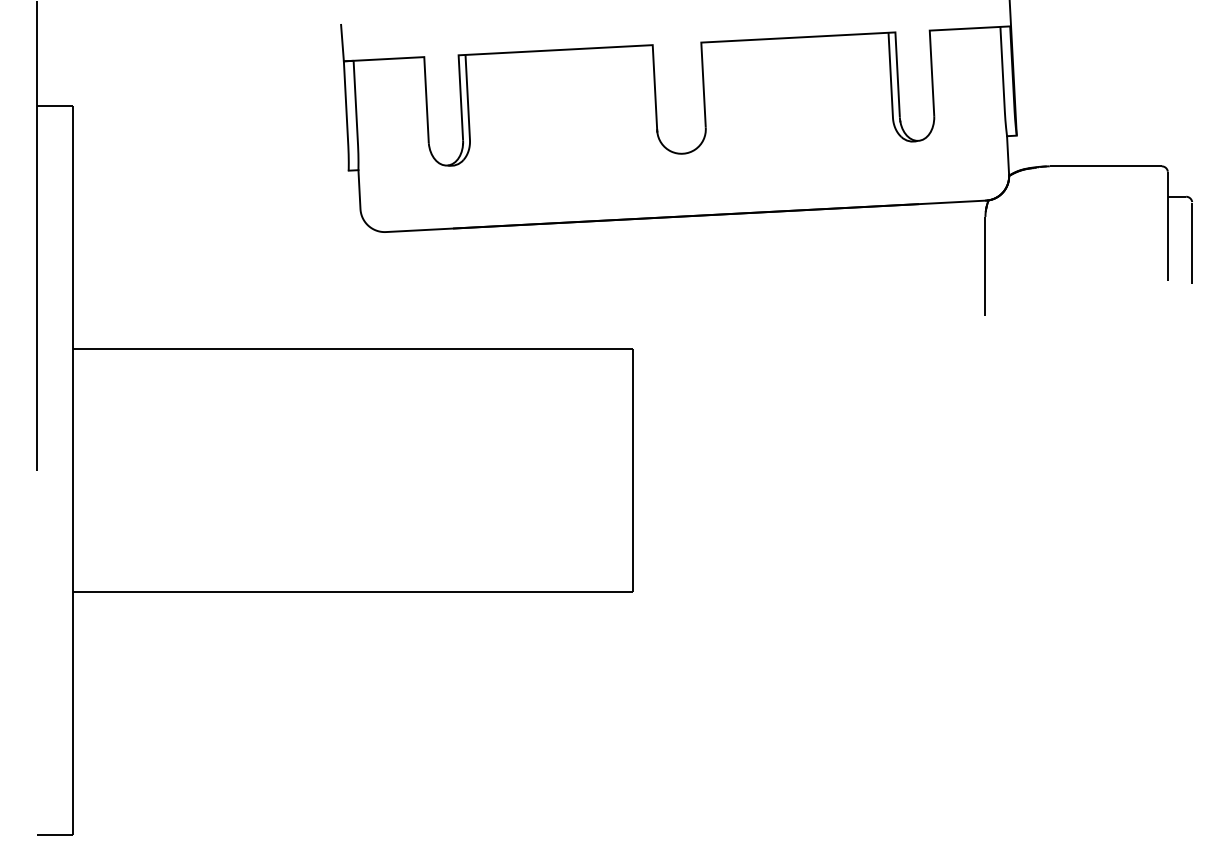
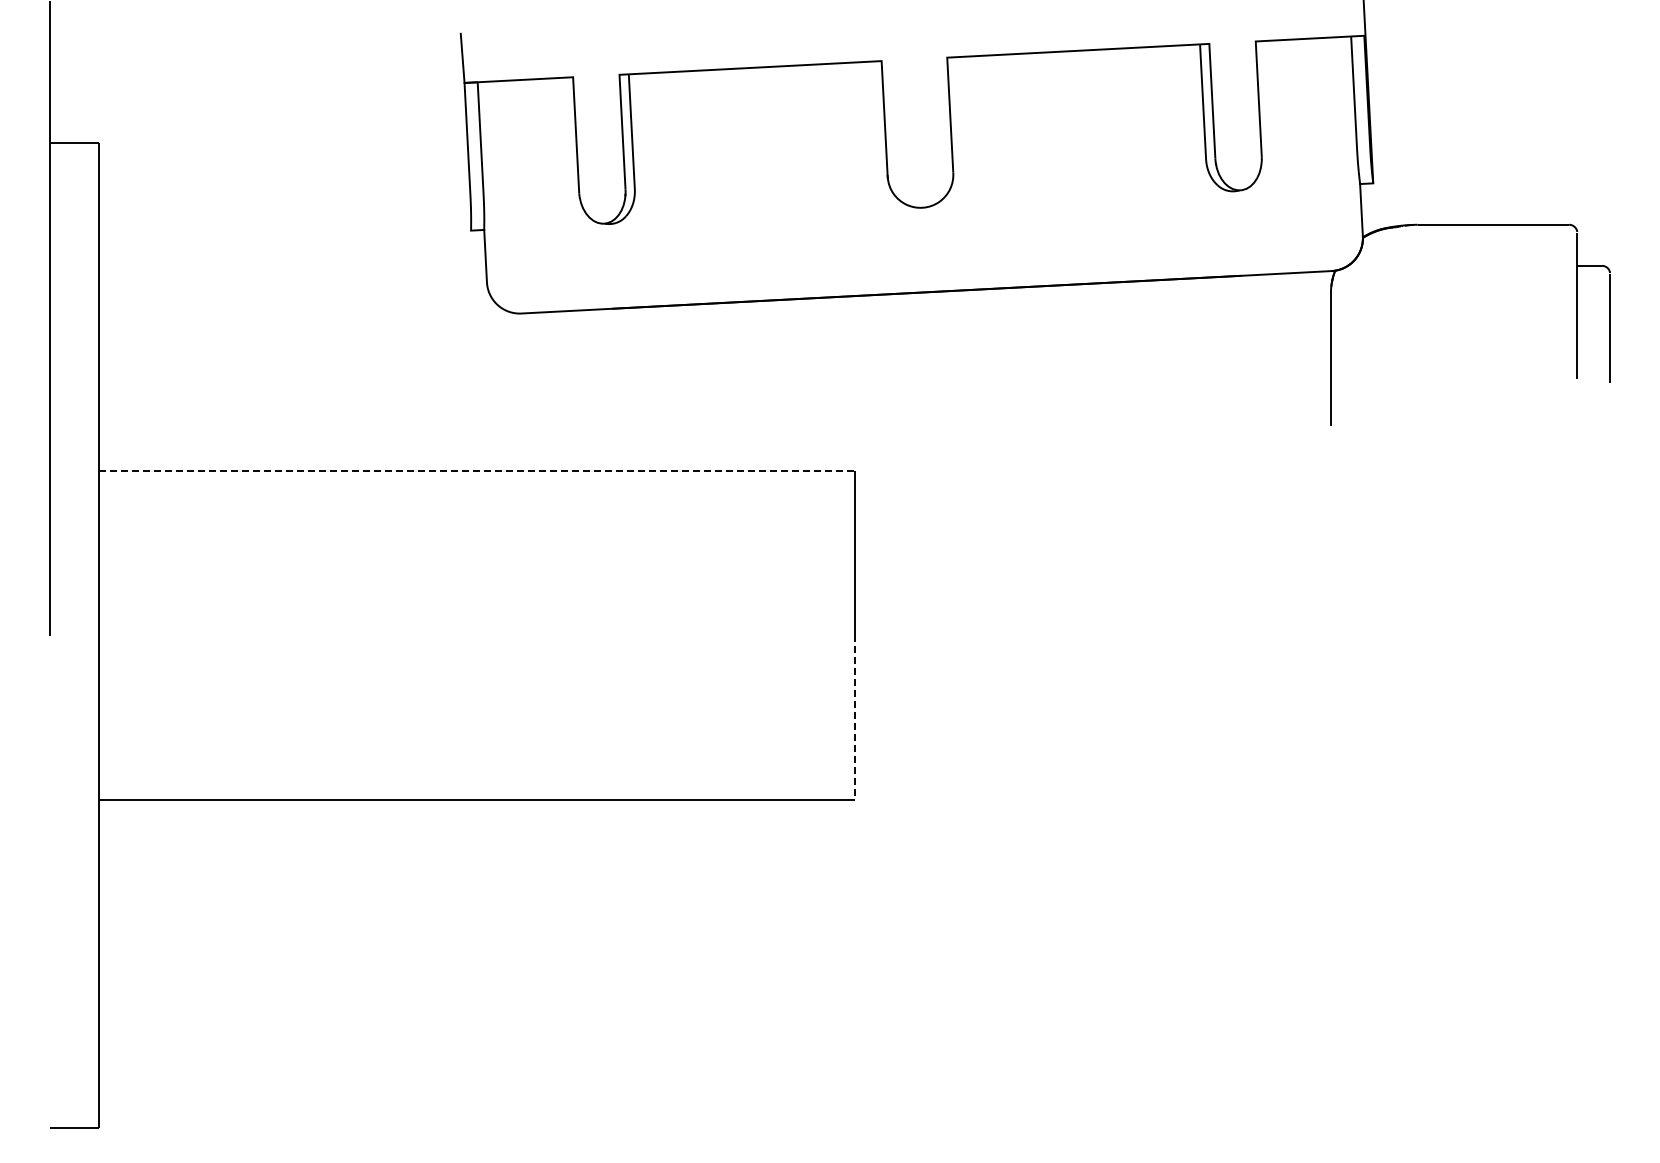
line: (352, 349) -> (476, 471), solid -> dashed
line: (632, 531) -> (854, 718), solid -> dashed

